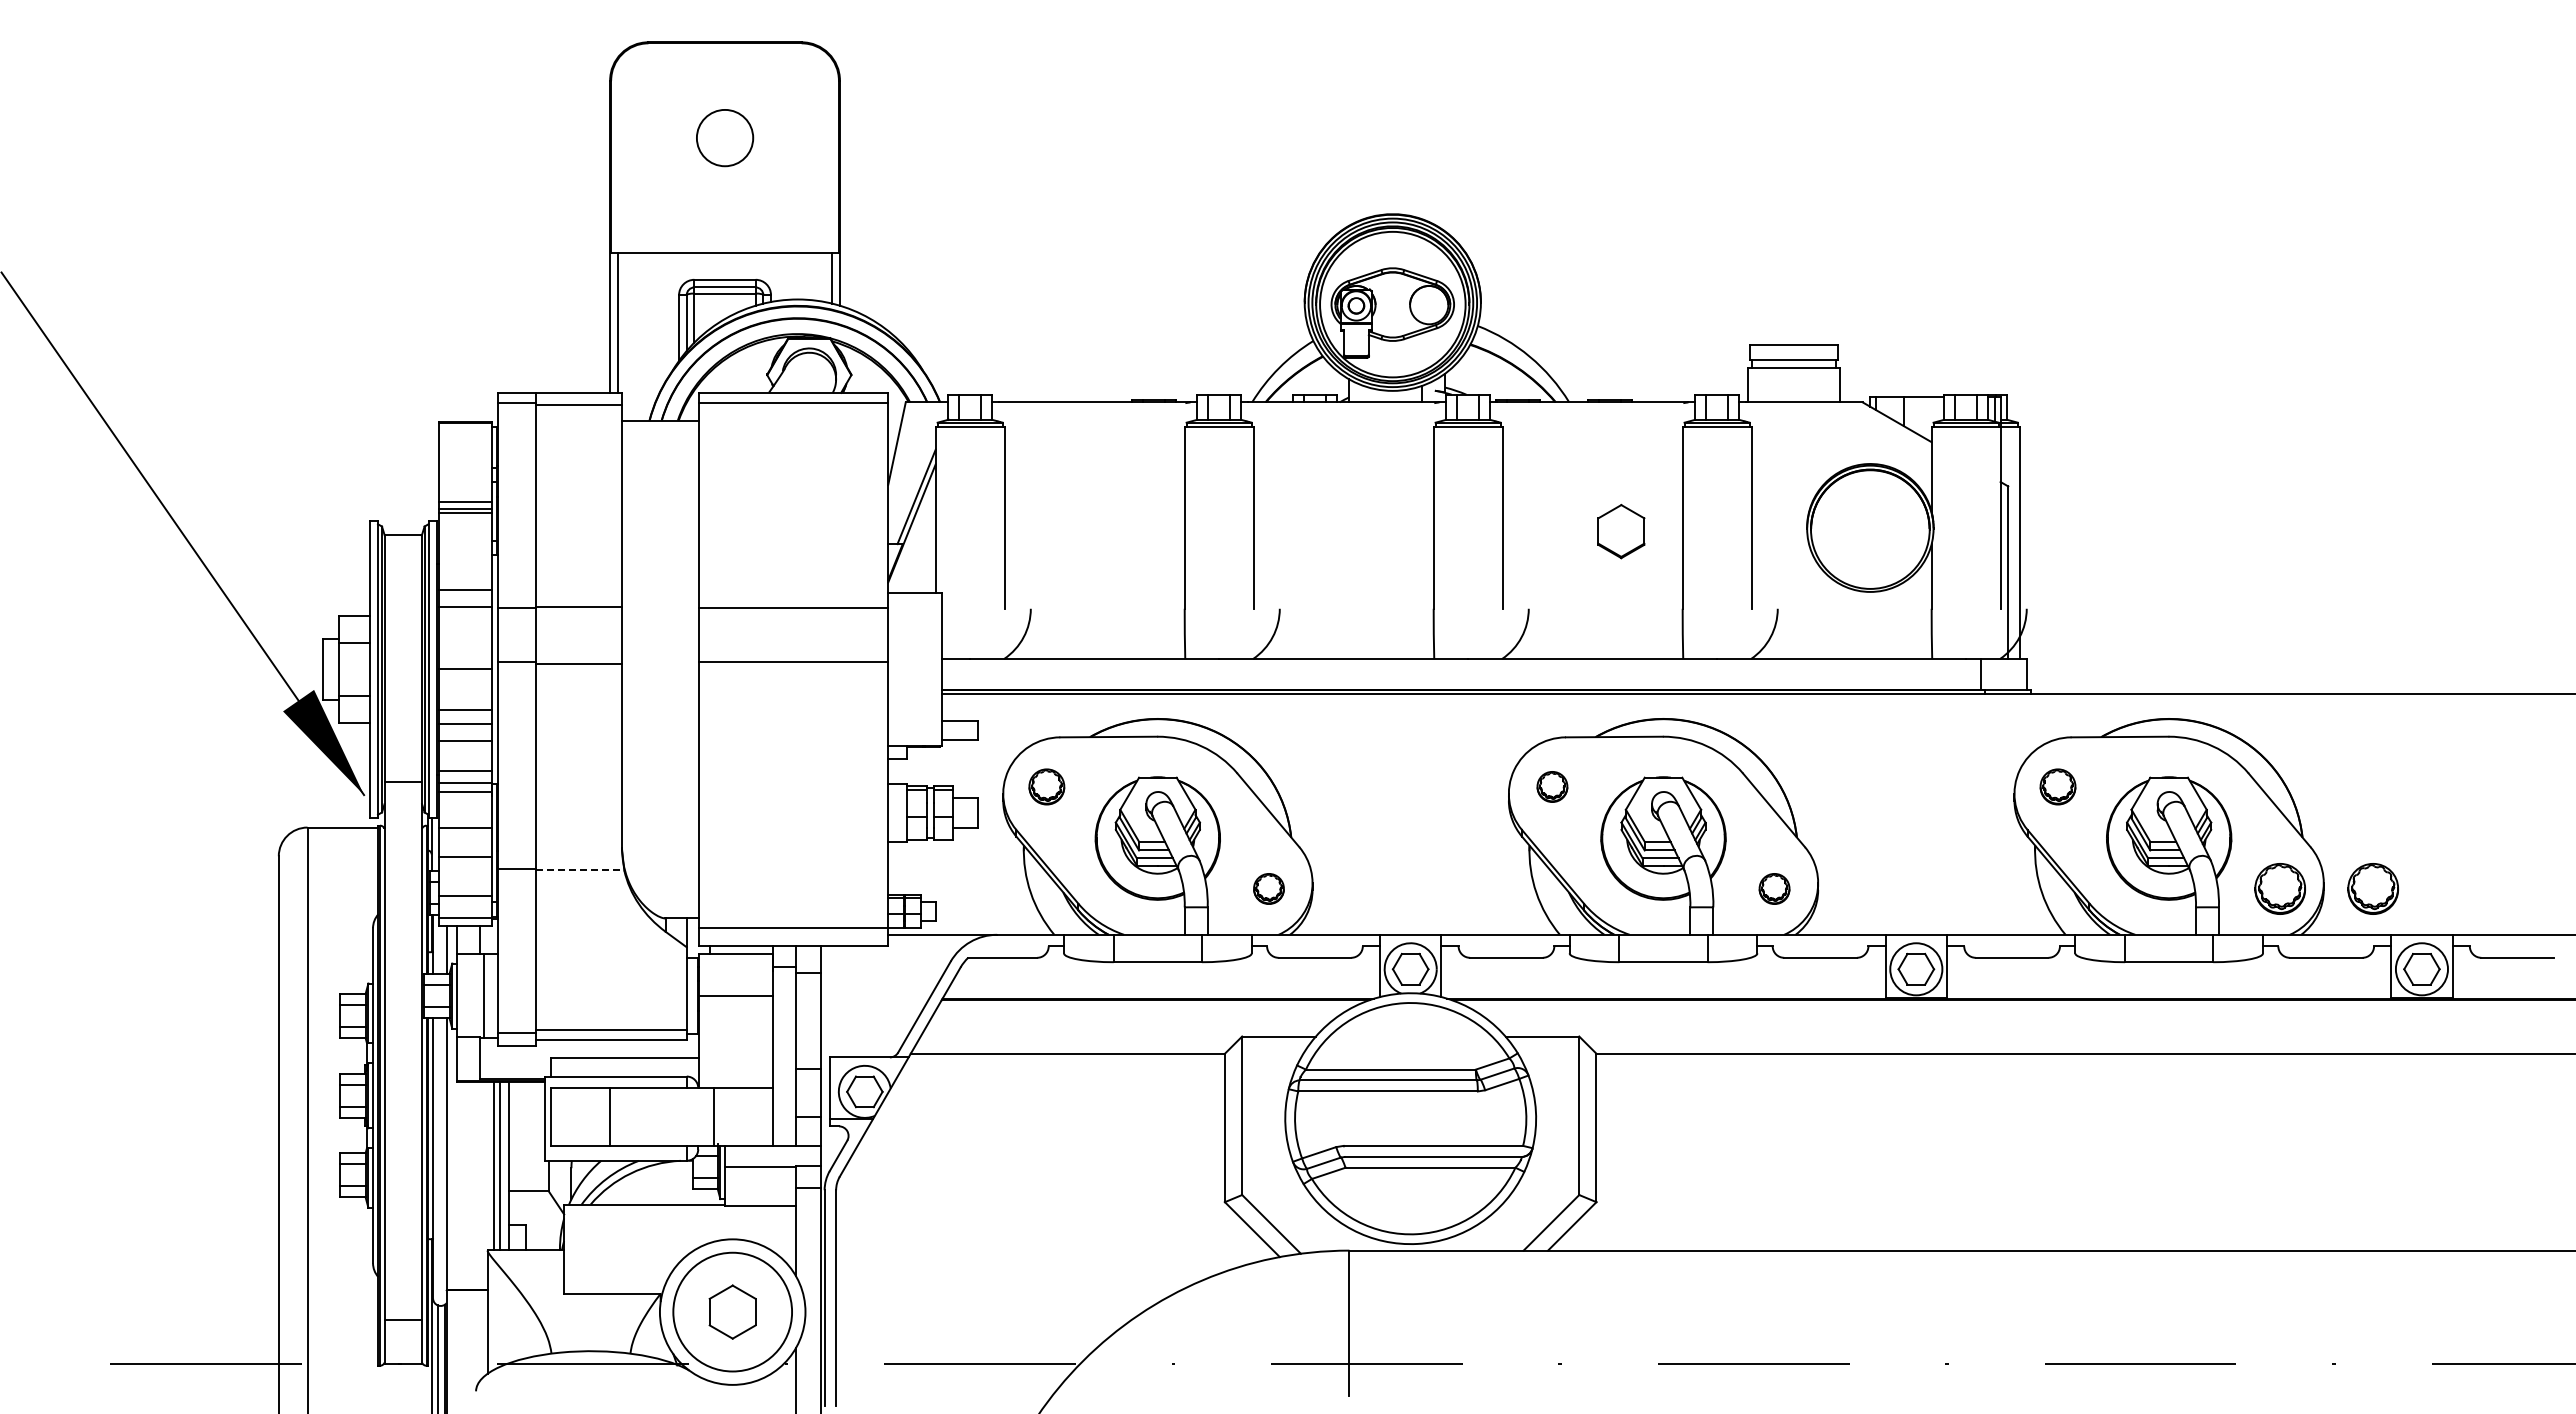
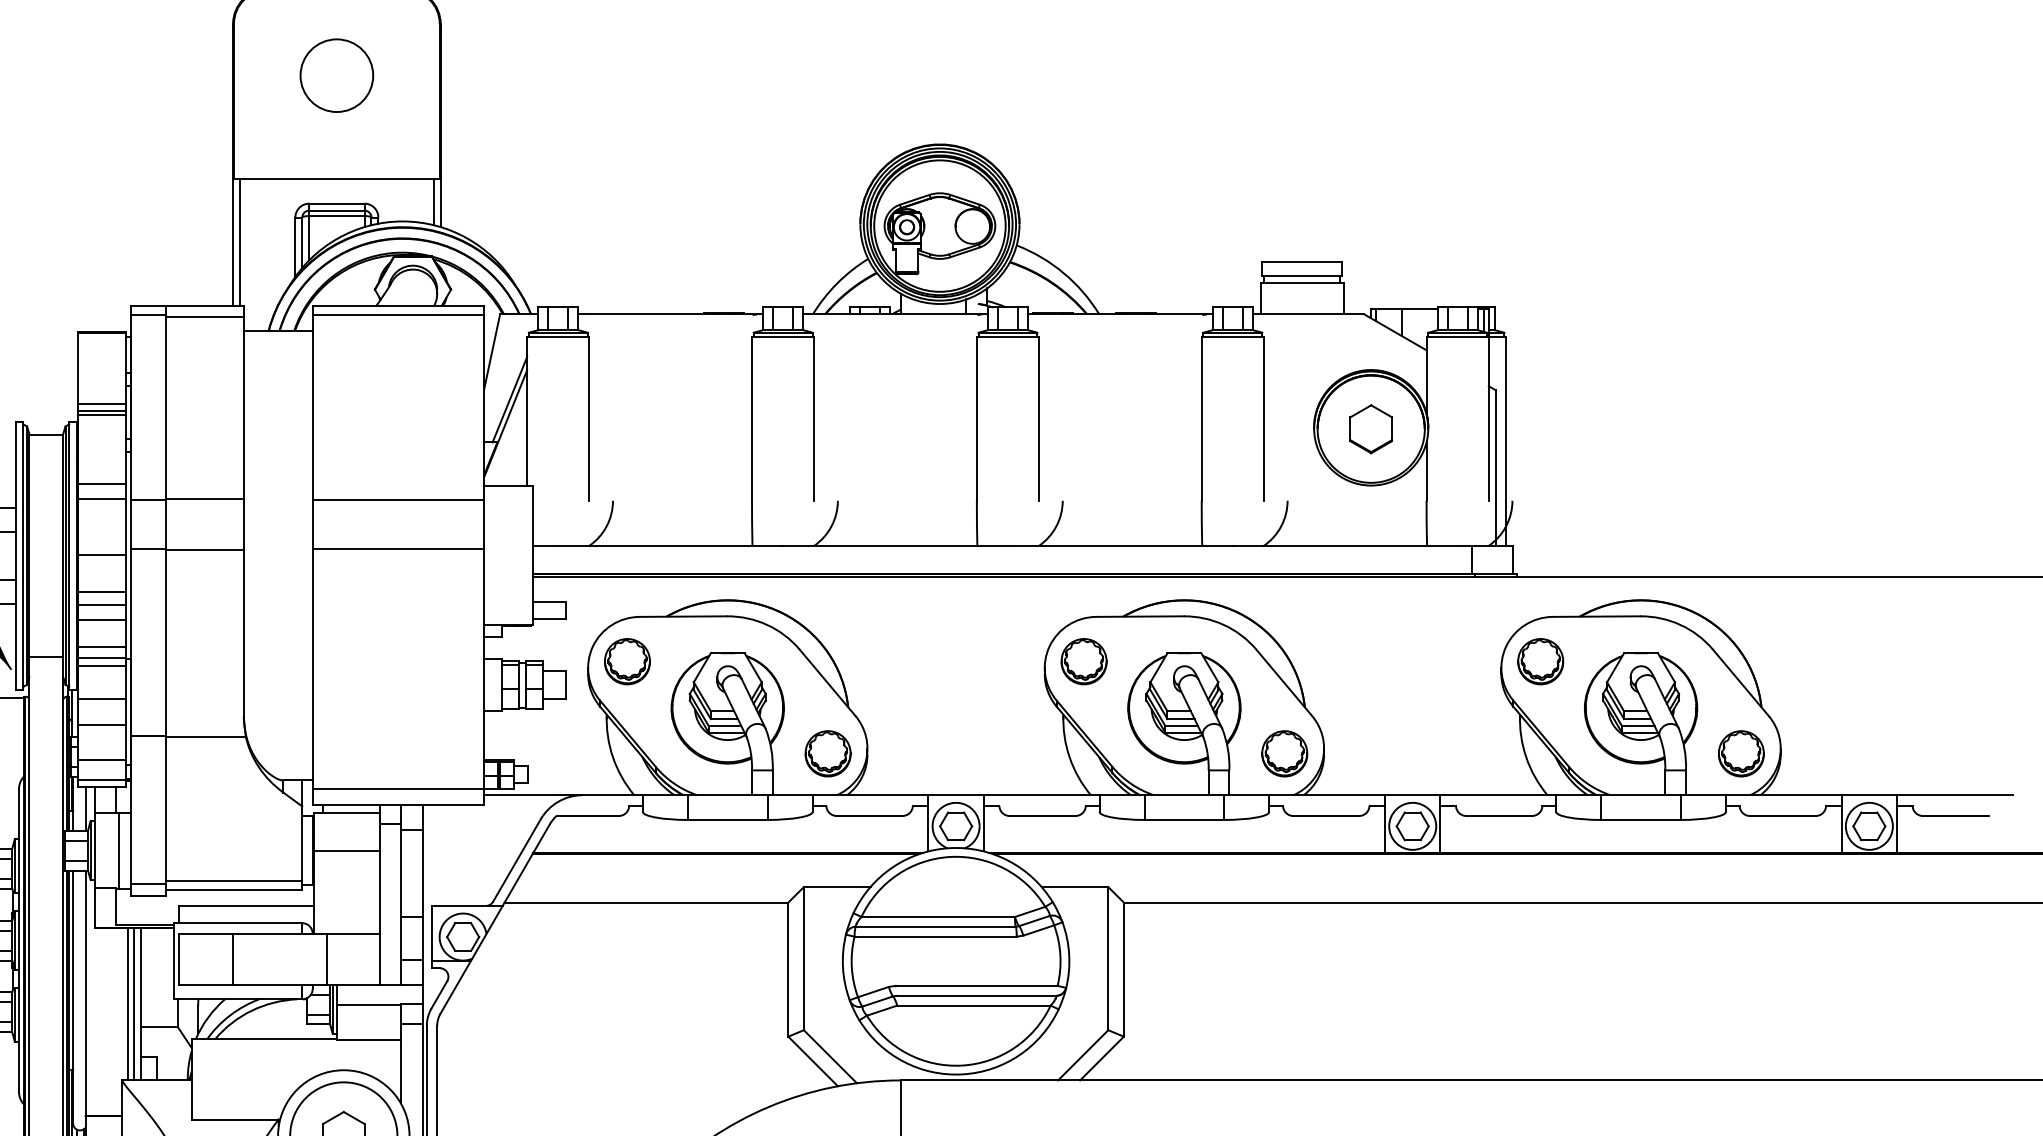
circle: (724, 137) -> (336, 75), size x1.43
part: (1621, 531) -> (1371, 429), moved
part: (1046, 786) -> (627, 661), size x1.43
part: (1552, 786) -> (1084, 661), size x1.67
part: (2057, 786) -> (1540, 661), size x1.43
line: (580, 870) -> (206, 737), dashed -> solid
part: (1268, 888) -> (827, 753), size x1.67
part: (1774, 888) -> (1284, 753), size x1.67
part: (2372, 888) -> (1824, 753), removed

